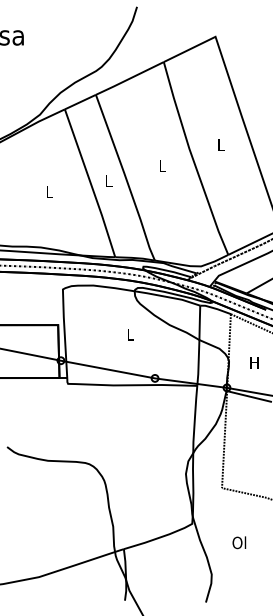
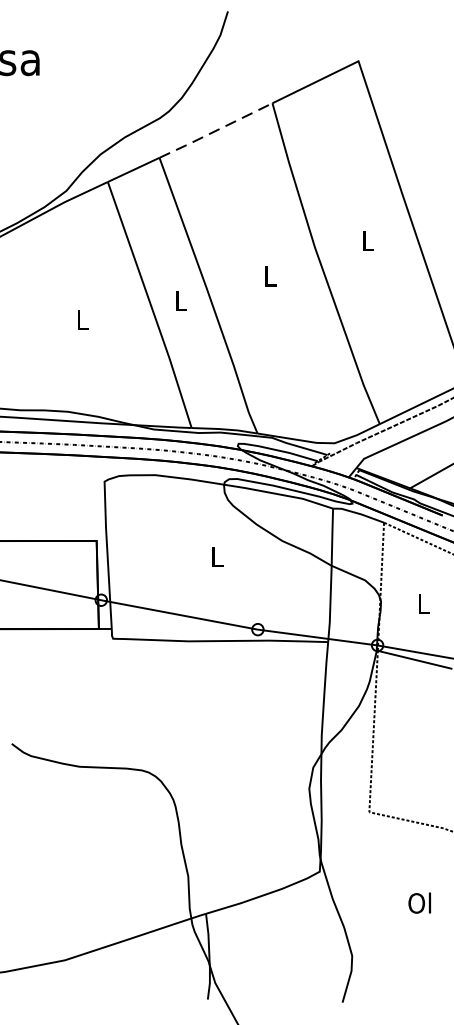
line: (129, 78) -> (215, 130), solid -> dashed
text: (254, 362) -> (423, 603), H -> L
text: (239, 542) -> (420, 902), moved

